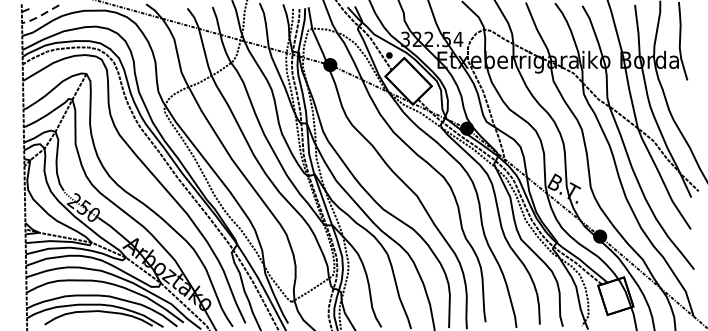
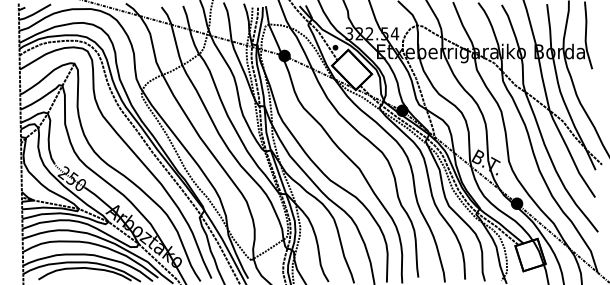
line: (38, 16) -> (33, 14), dashed -> solid

